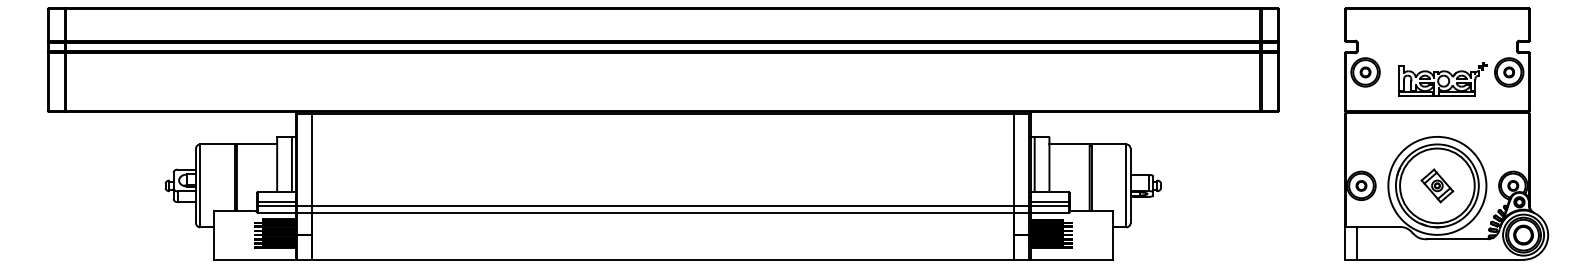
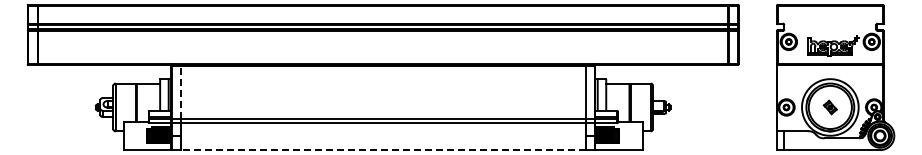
line: (312, 158) -> (180, 91), solid -> dashed
part: (1437, 185) -> (830, 107), size x0.7
line: (663, 260) -> (383, 150), solid -> dashed

